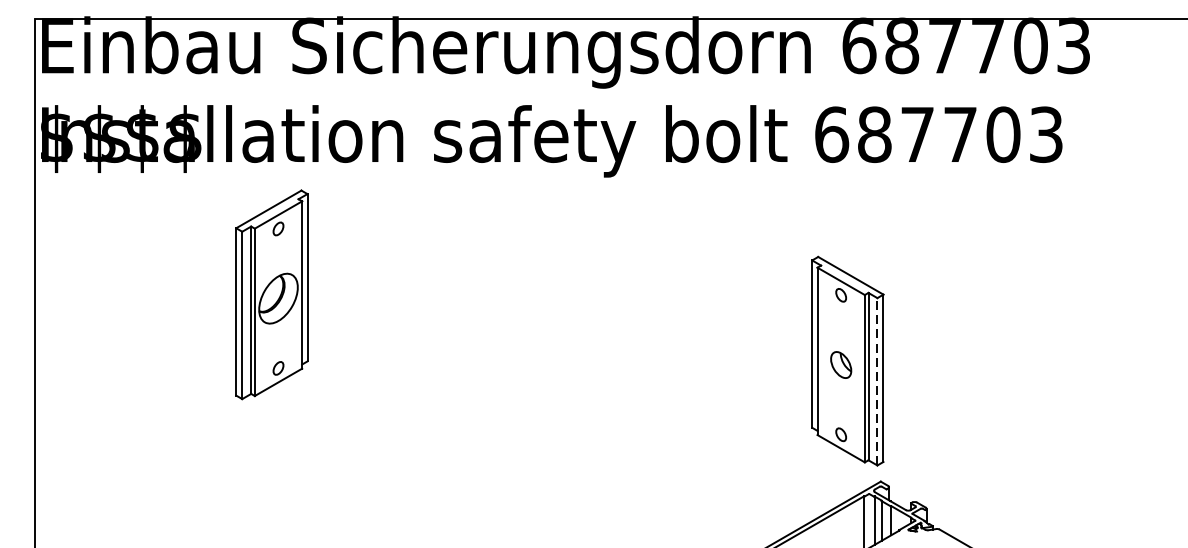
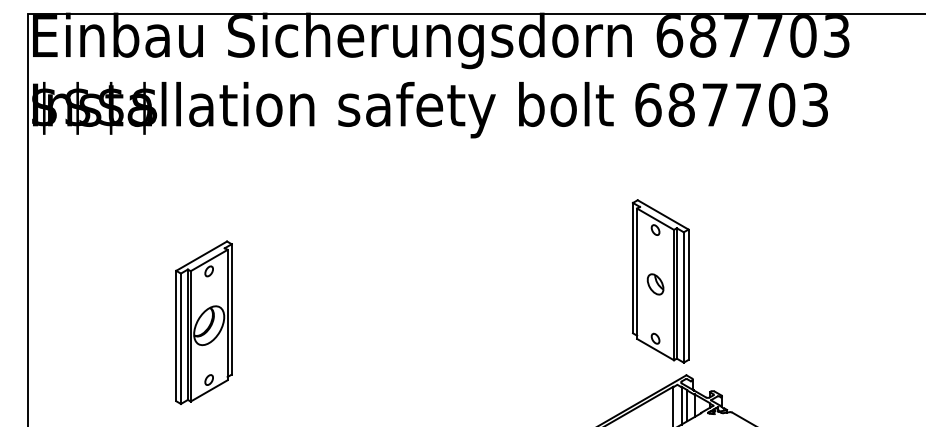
part: (271, 294) -> (203, 322), moved
line: (877, 380) -> (683, 296), dashed -> solid

